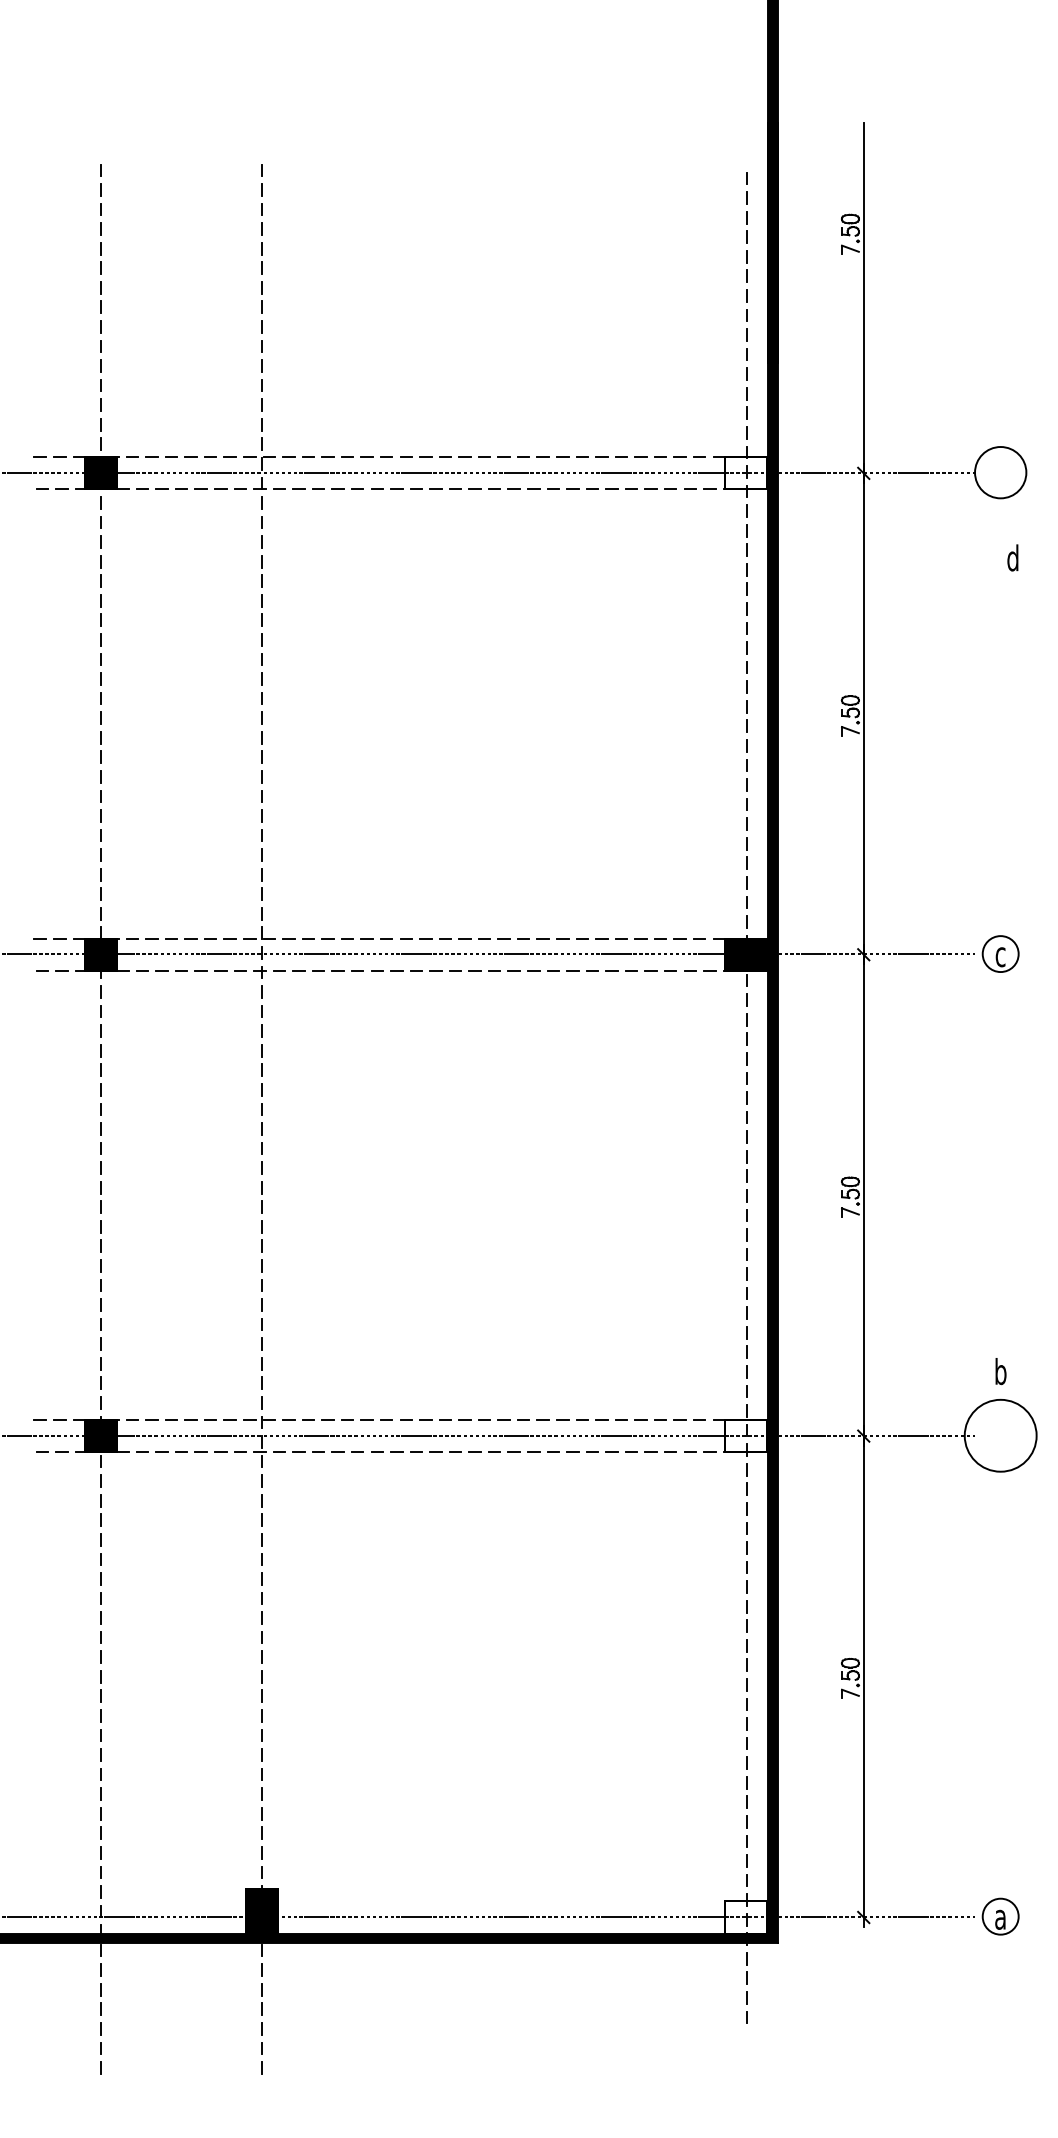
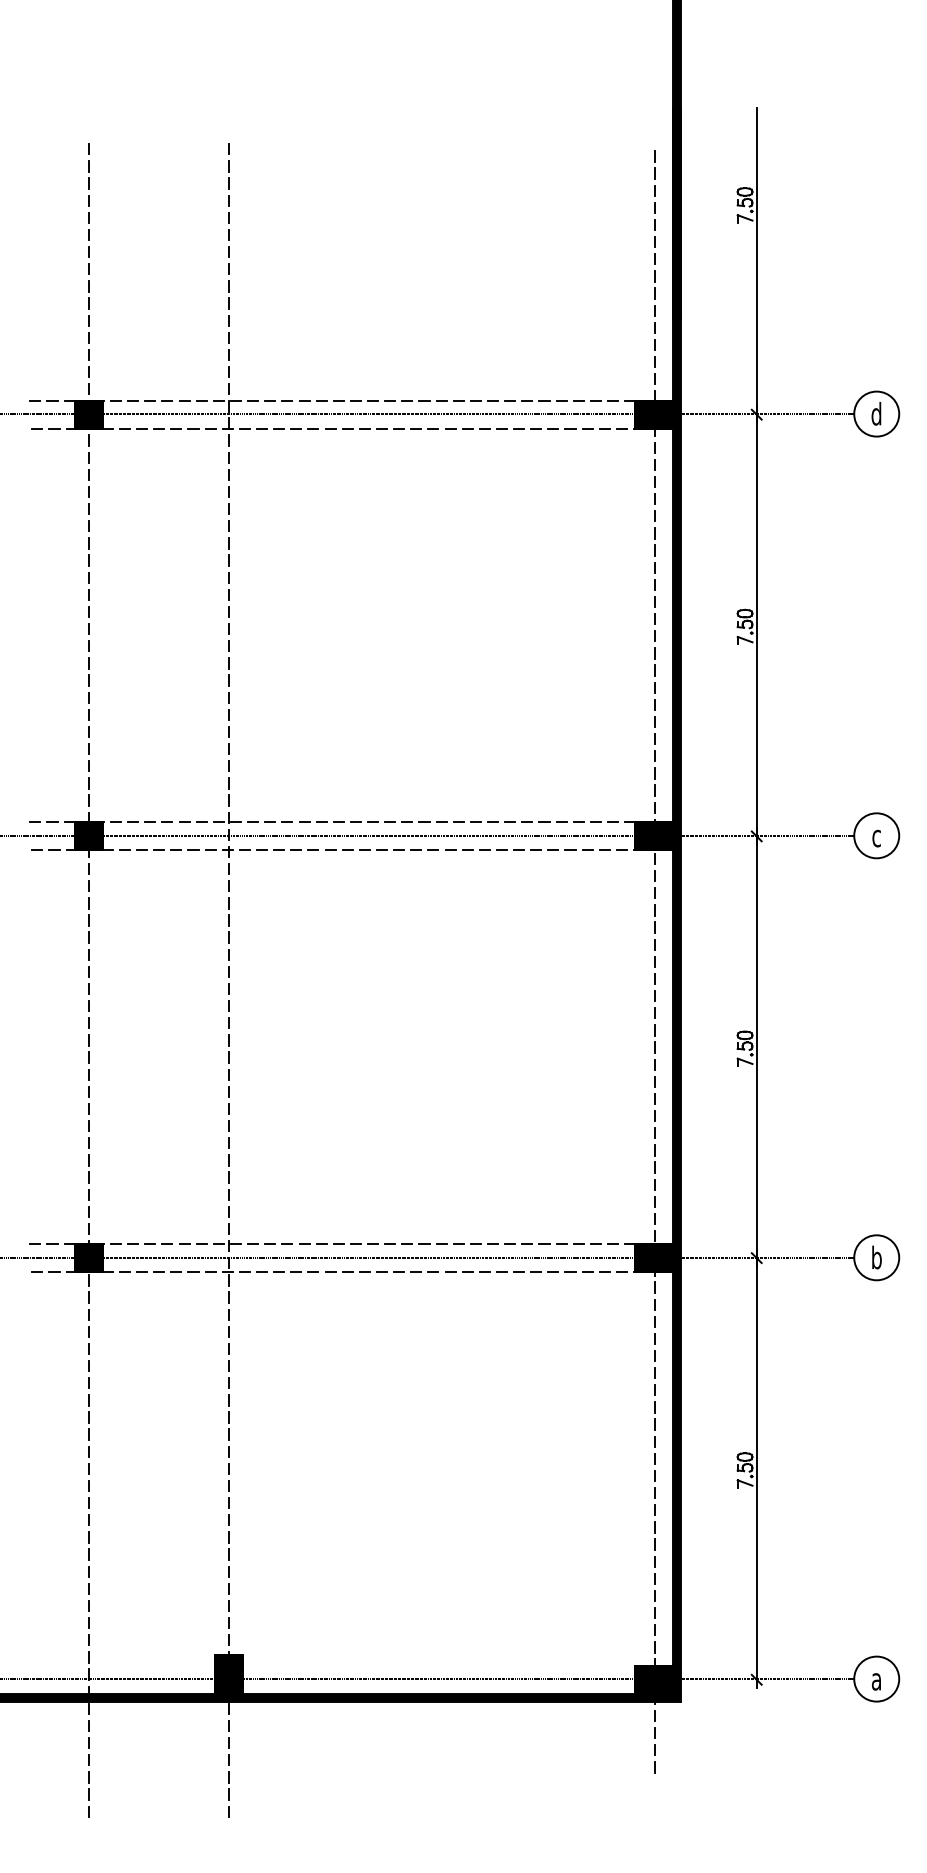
fill: (745, 473) -> (653, 414), added
text: (1012, 557) -> (876, 413), moved
circle: (1000, 953) -> (876, 835), size x1.43
text: (1000, 1371) -> (876, 1257), moved
circle: (1000, 1435) -> (876, 1257), size x0.71
fill: (745, 1436) -> (653, 1258), added
circle: (1000, 1915) -> (876, 1678), size x1.43
fill: (745, 1917) -> (653, 1679), added

